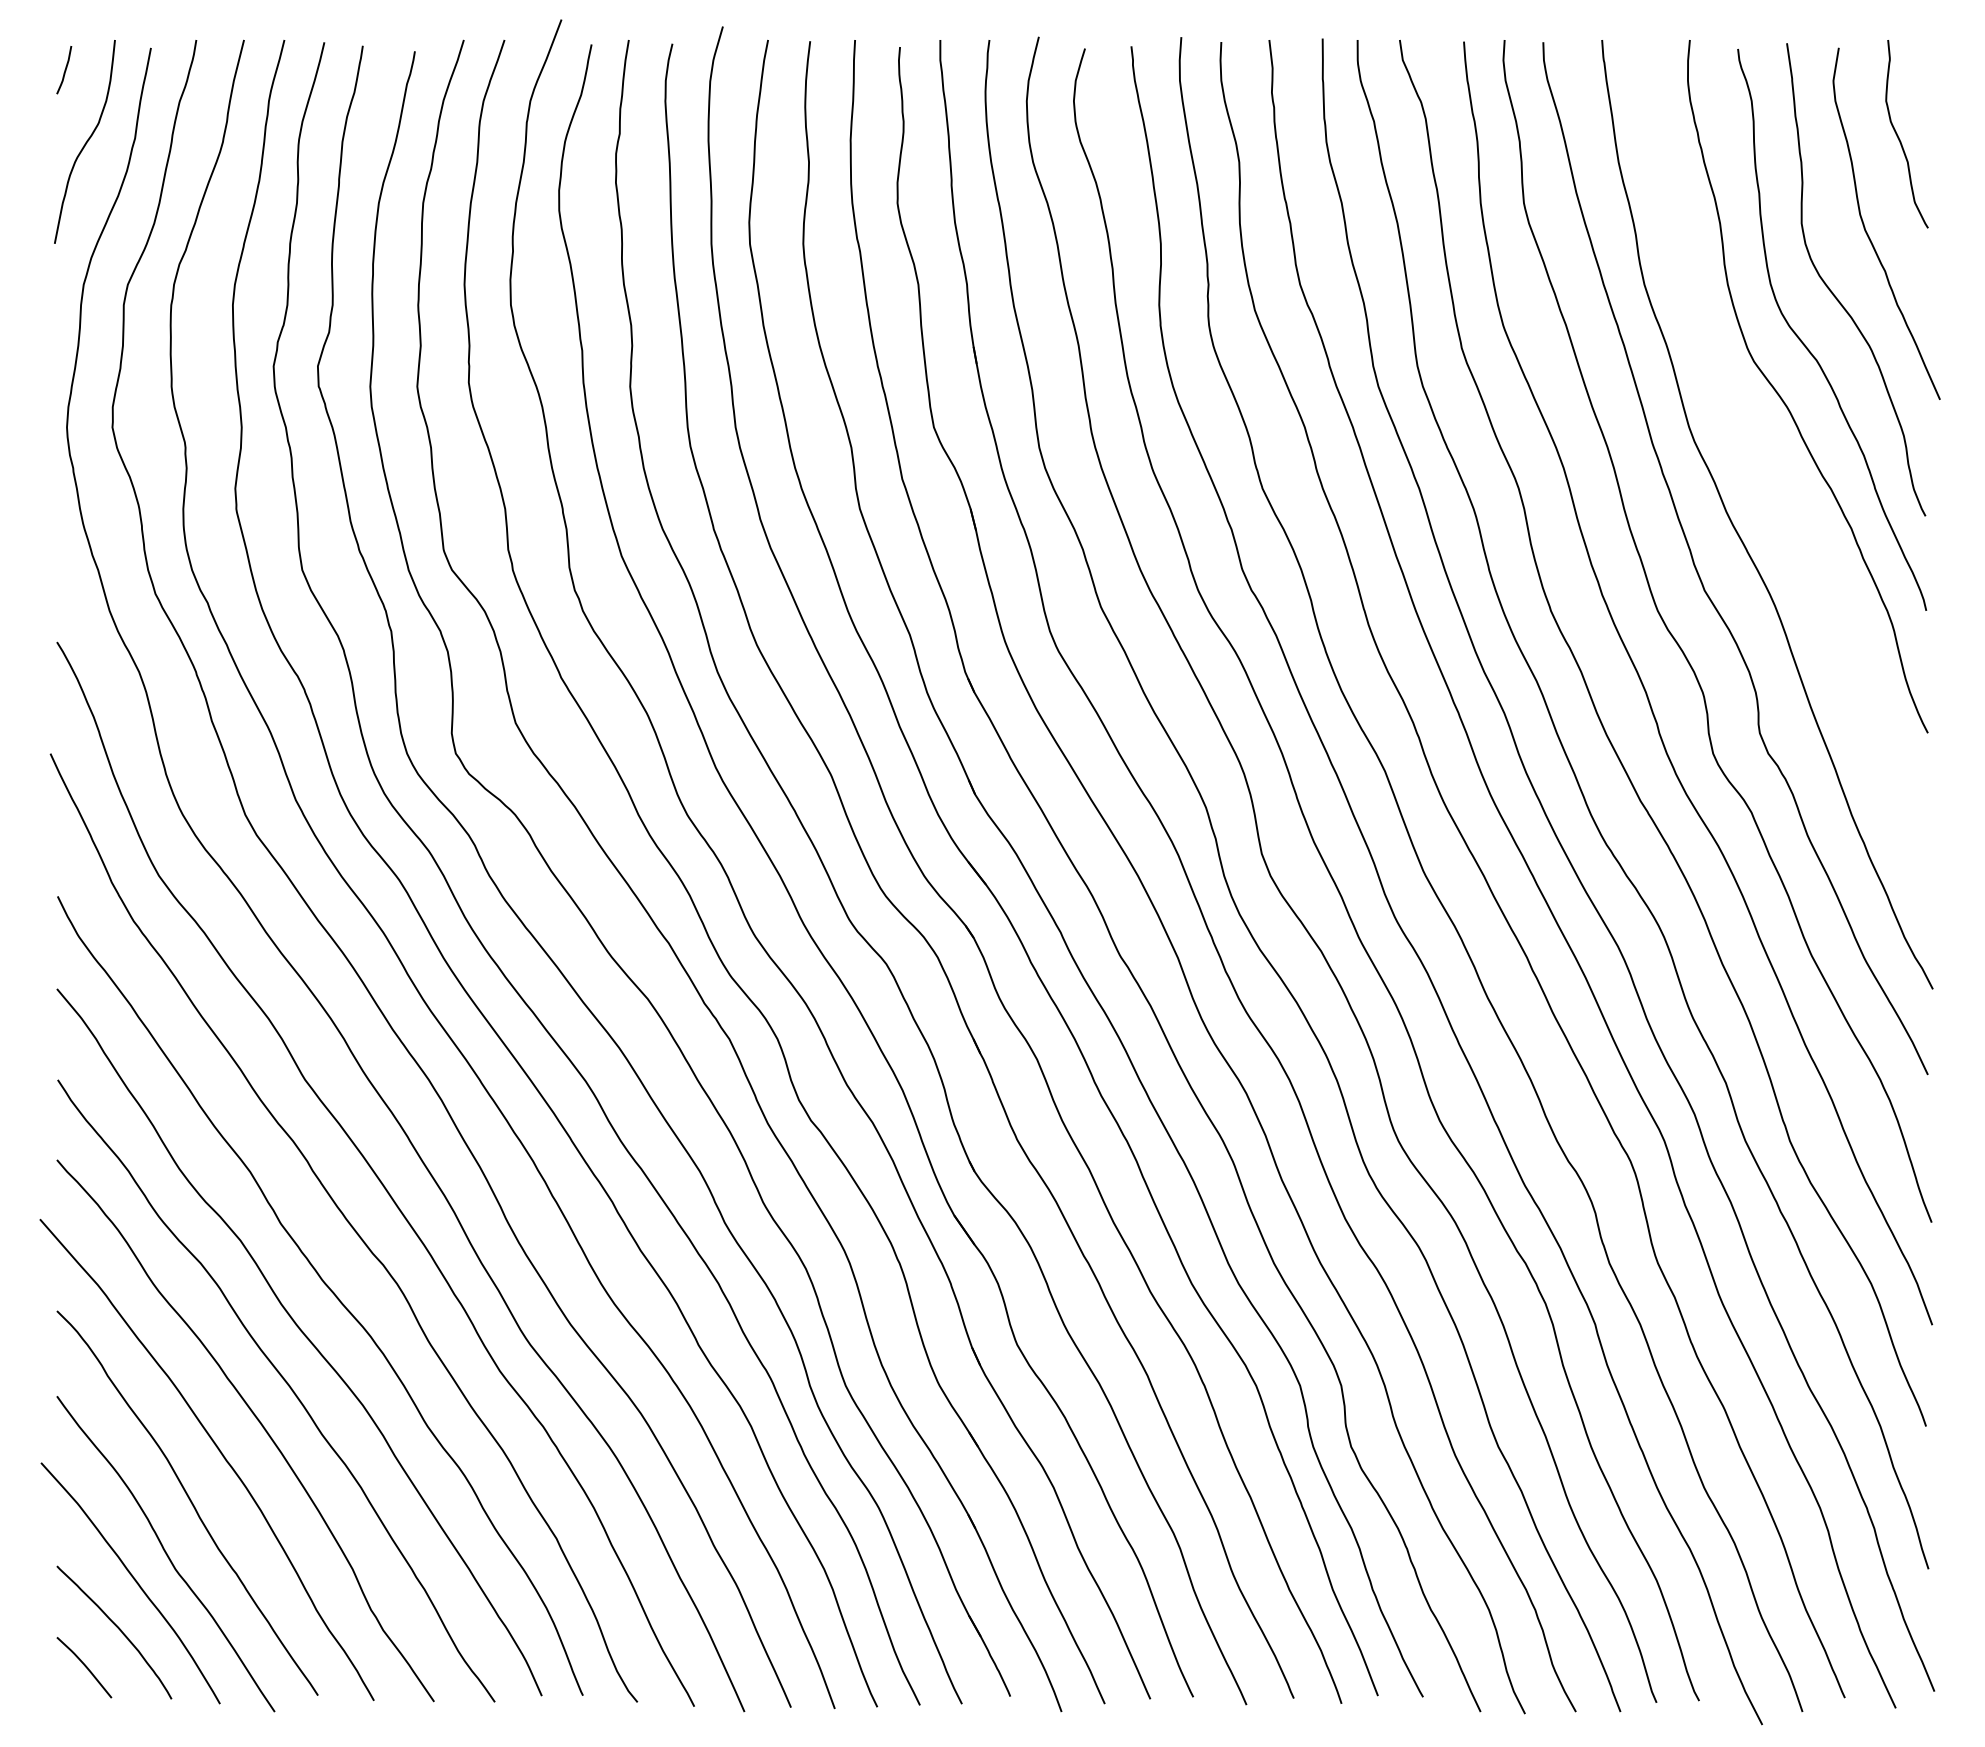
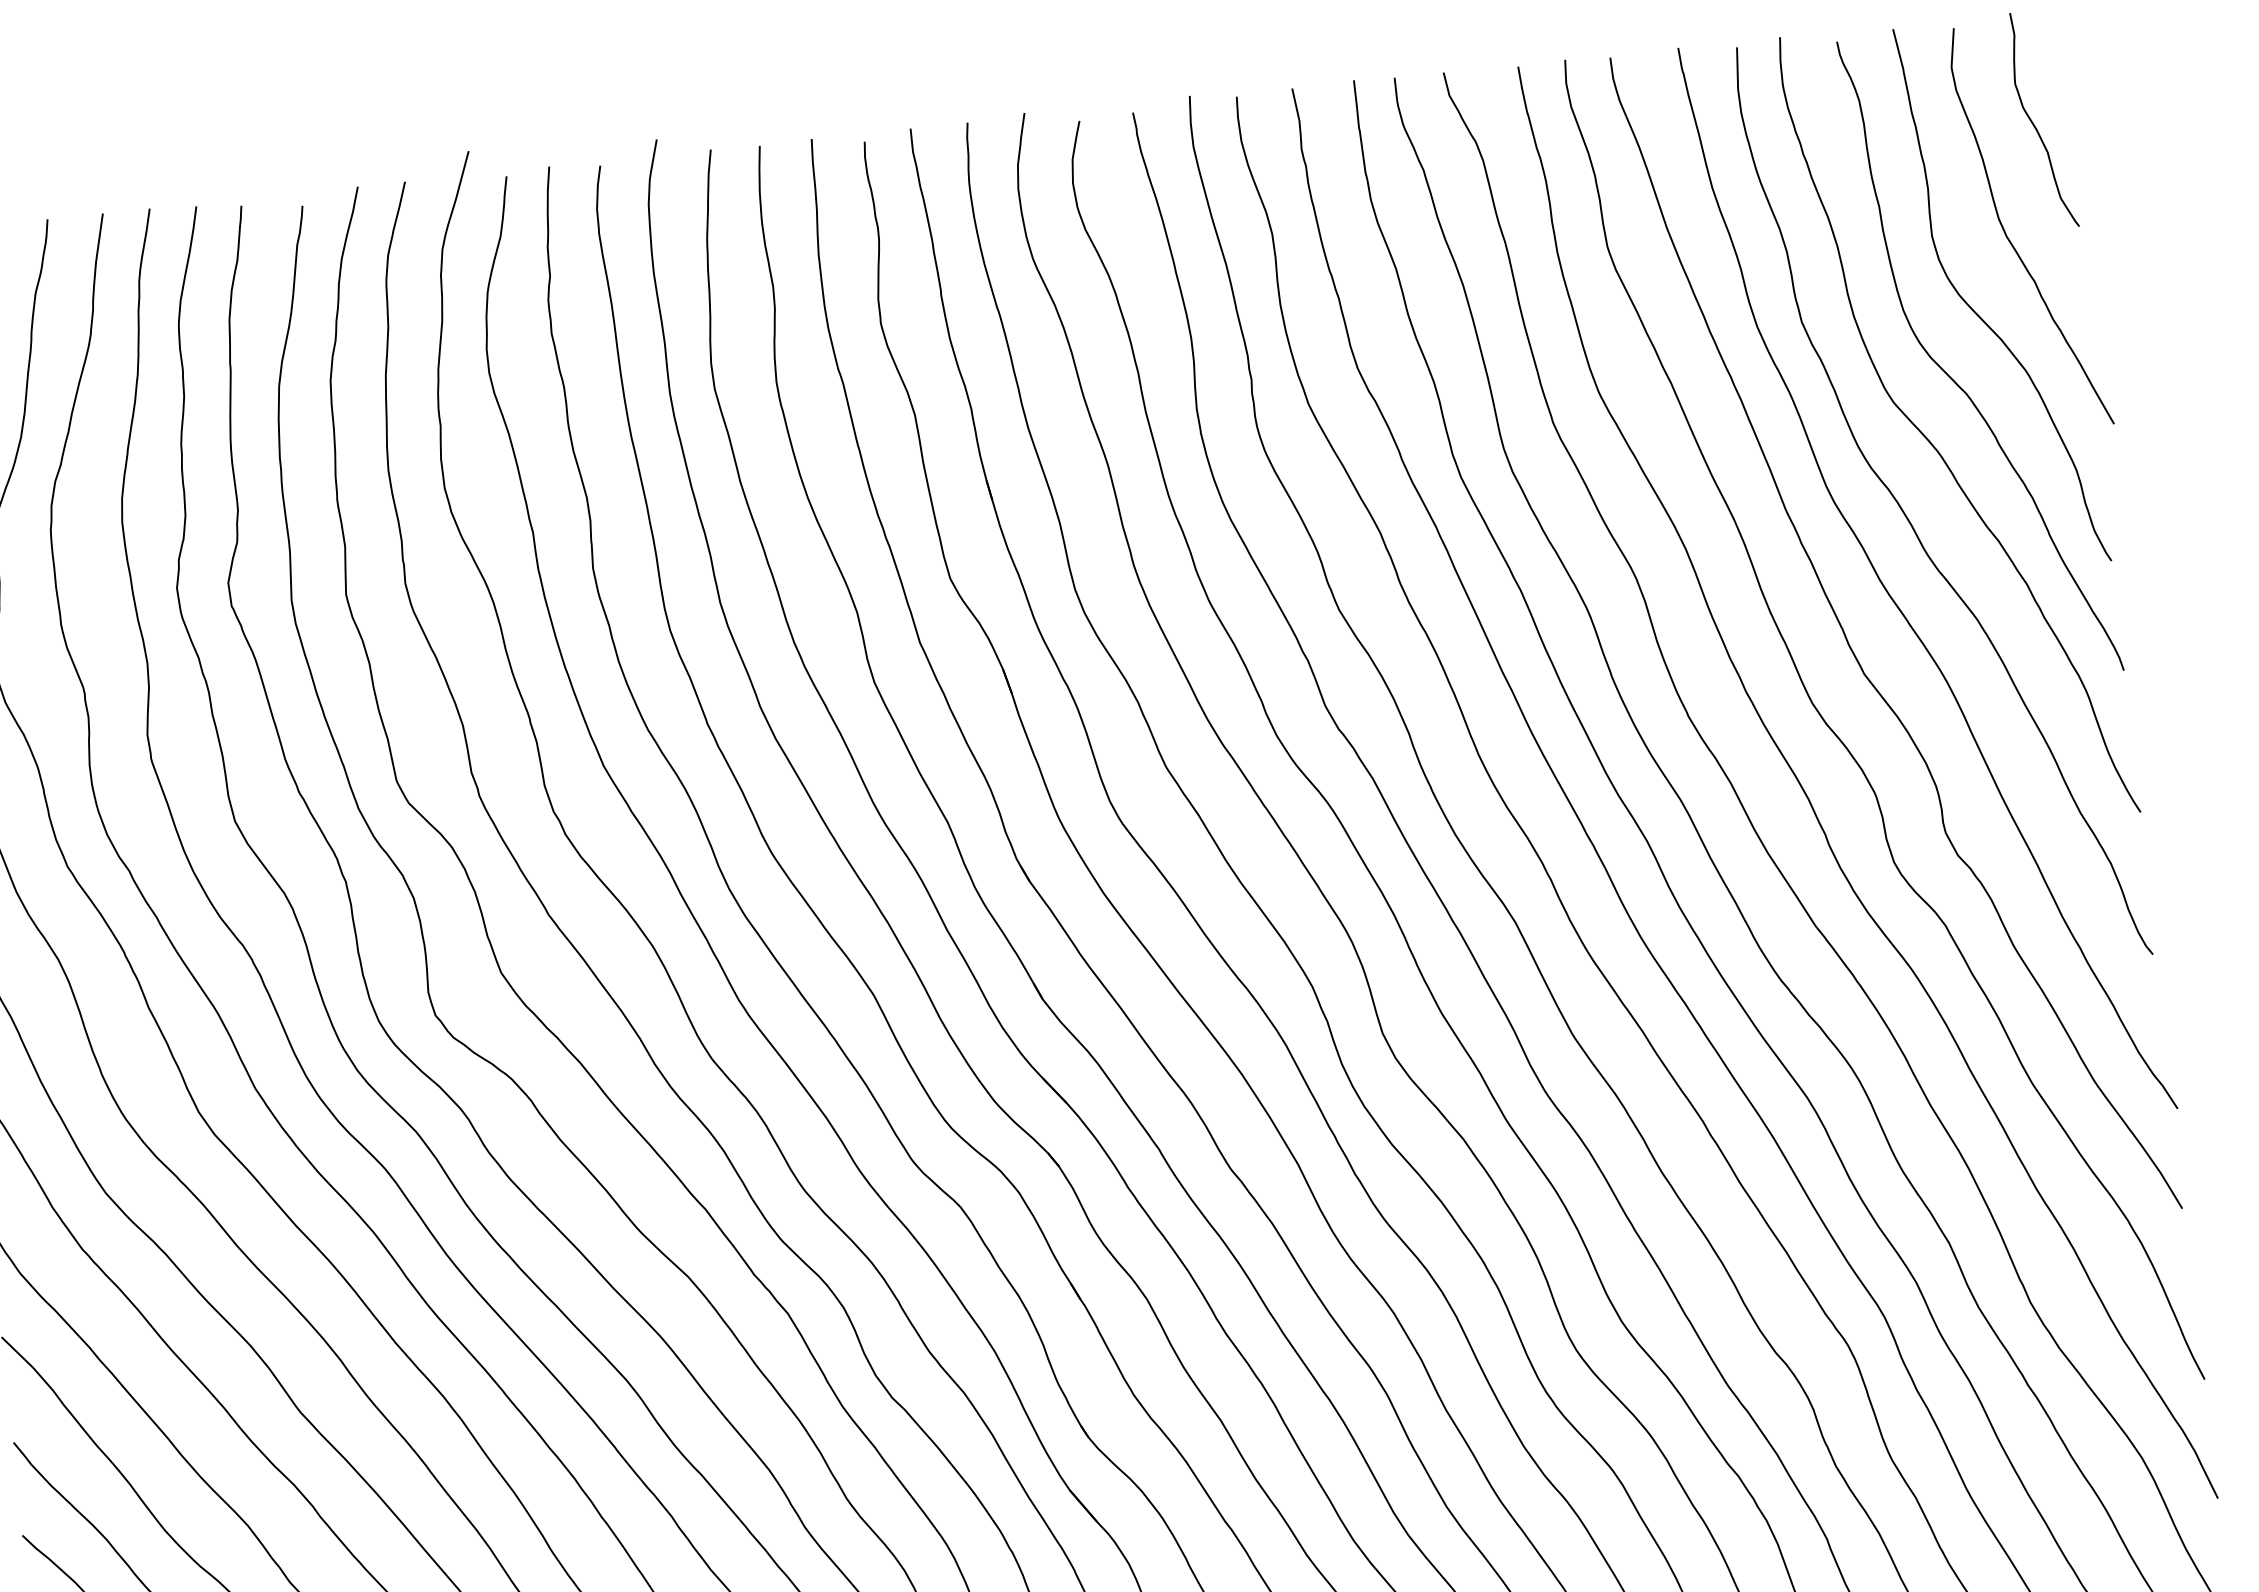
curve: (1757, 463) -> (1910, 520), added

